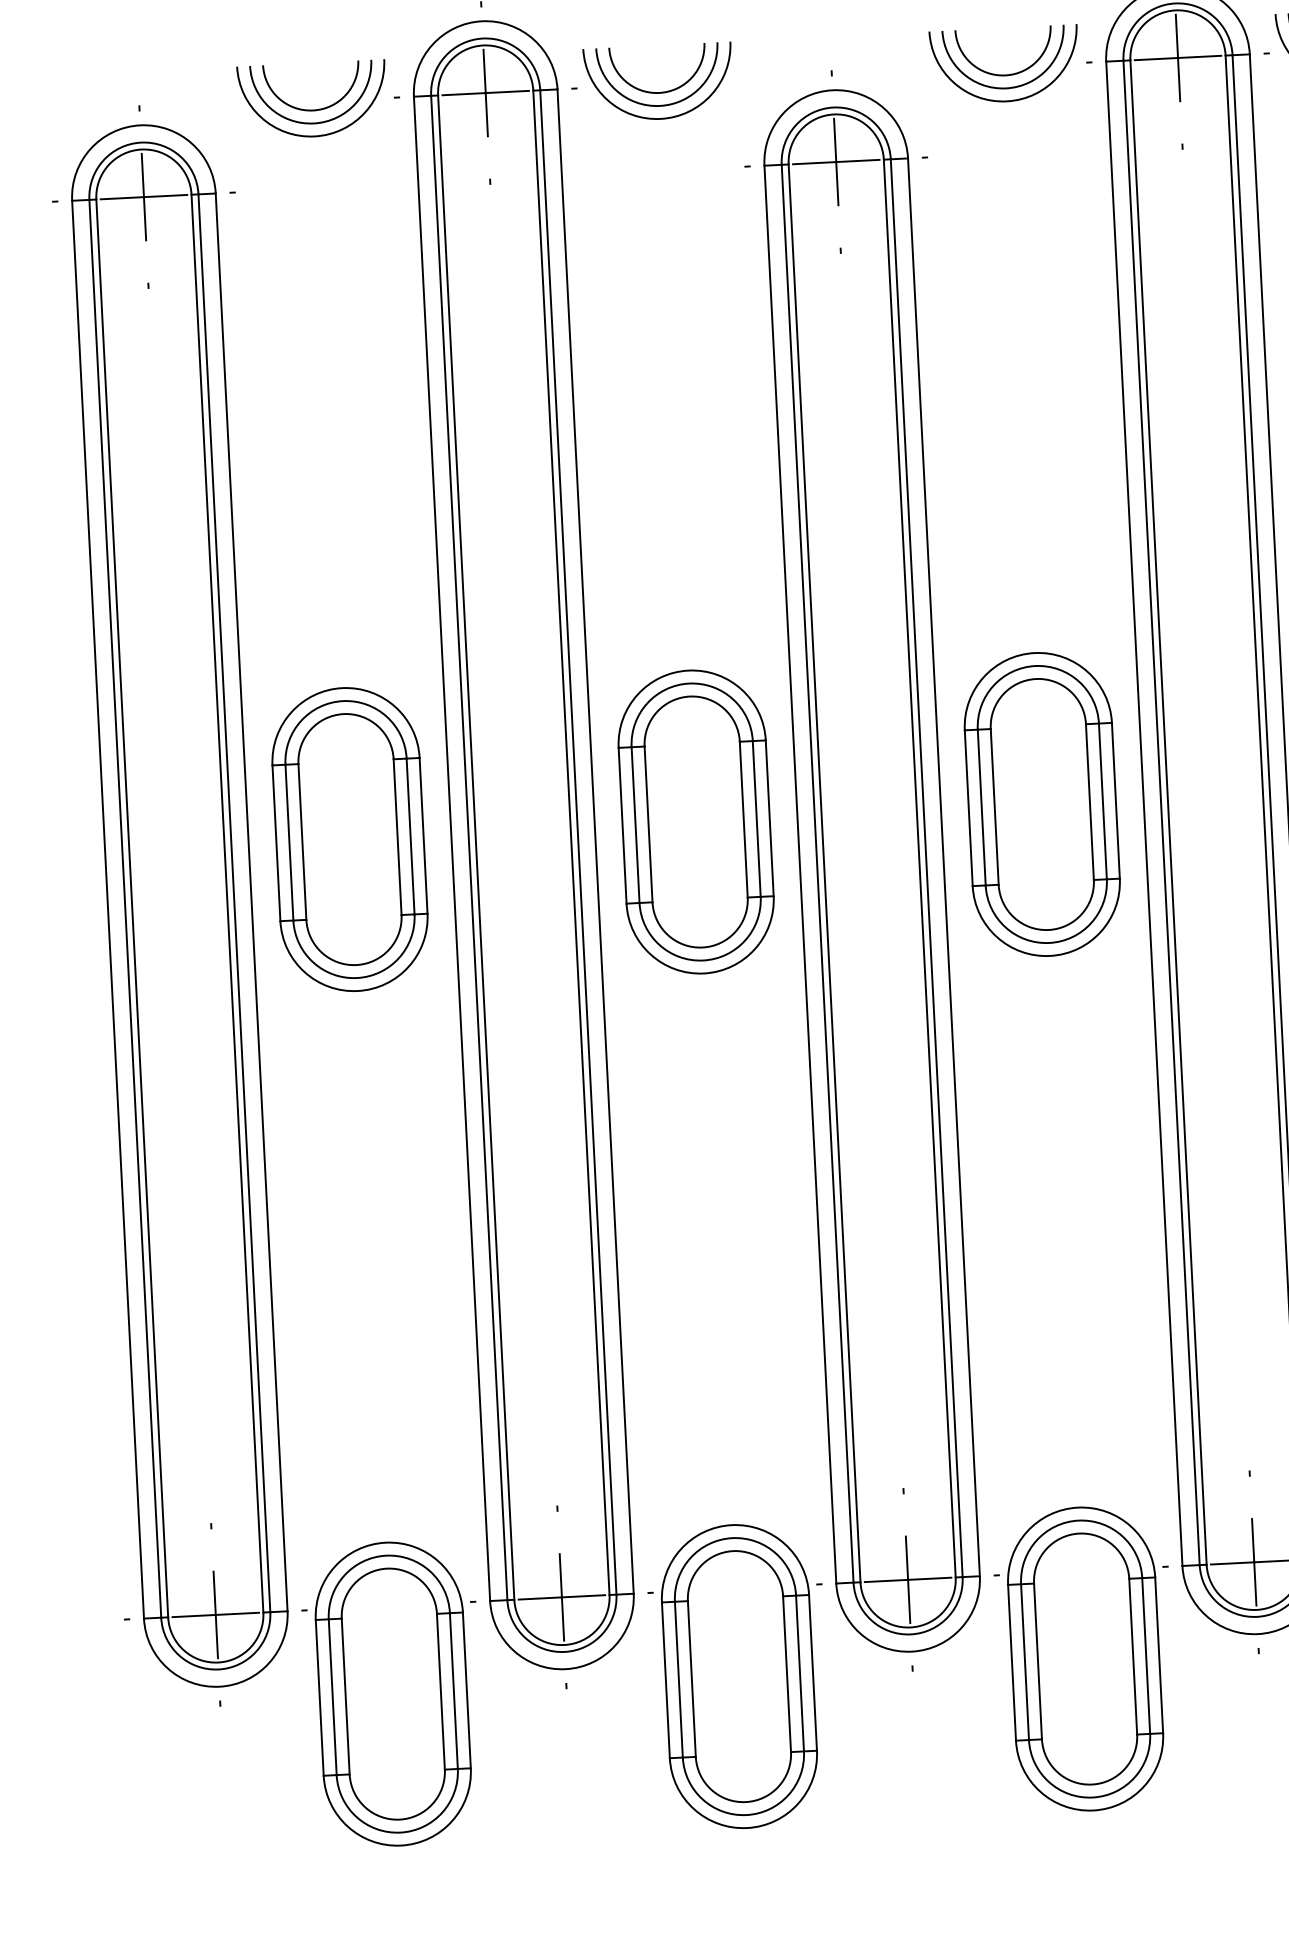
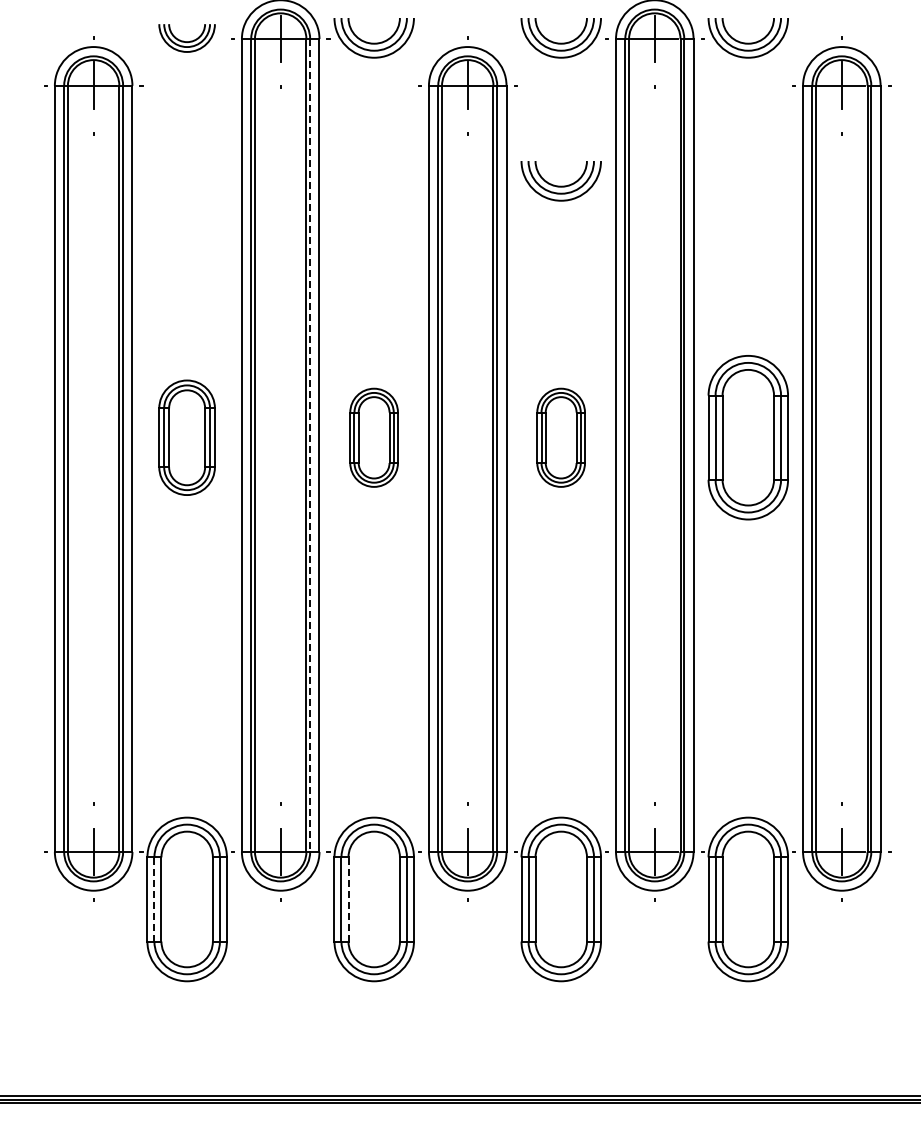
part: (311, 100) -> (186, 38), size x0.7
part: (1016, 330) -> (560, 181), added
part: (1040, 804) -> (560, 437), size x0.6
part: (694, 821) -> (373, 437), size x0.6
part: (348, 839) -> (186, 437), size x0.7
line: (579, 844) -> (310, 446), solid -> dashed
line: (691, 1677) -> (348, 898), solid -> dashed
line: (332, 1695) -> (154, 898), solid -> dashed

